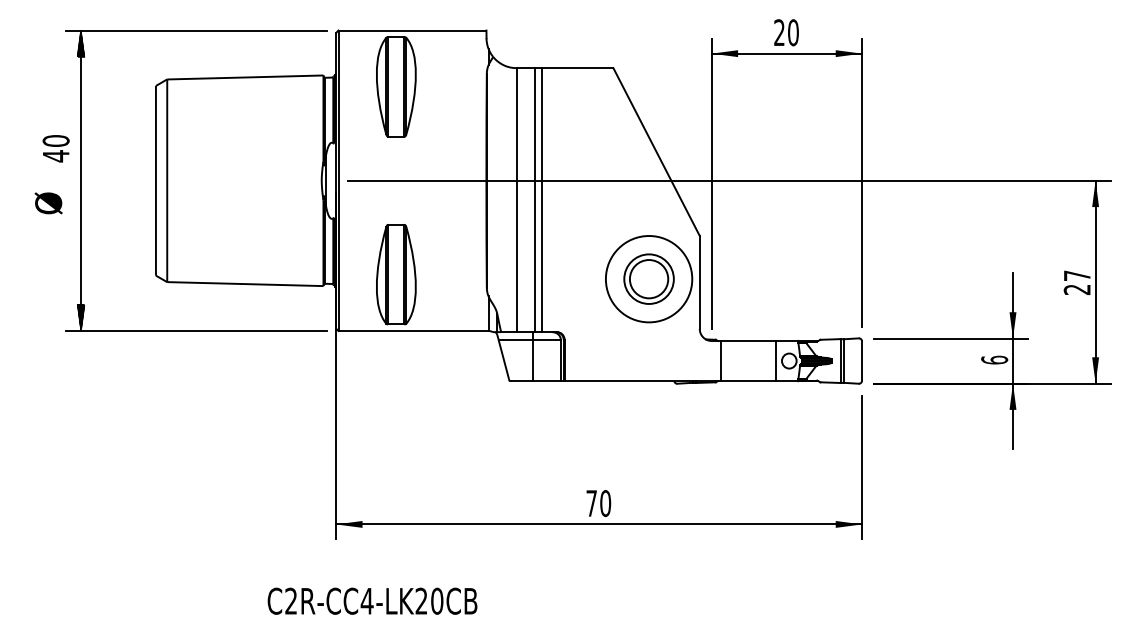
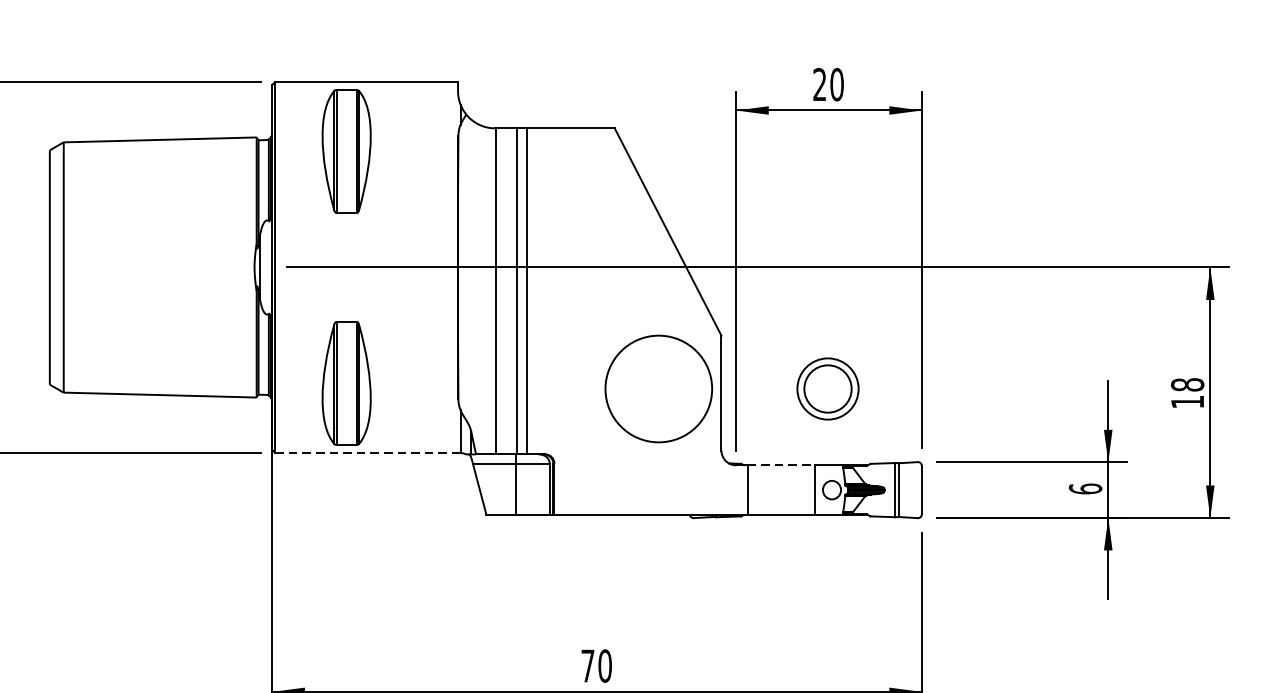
part: (648, 278) -> (827, 388), moved
text: (1076, 282) -> (1186, 393), 27 -> 18
line: (414, 331) -> (369, 453), solid -> dashed
line: (748, 340) -> (781, 464), solid -> dashed

